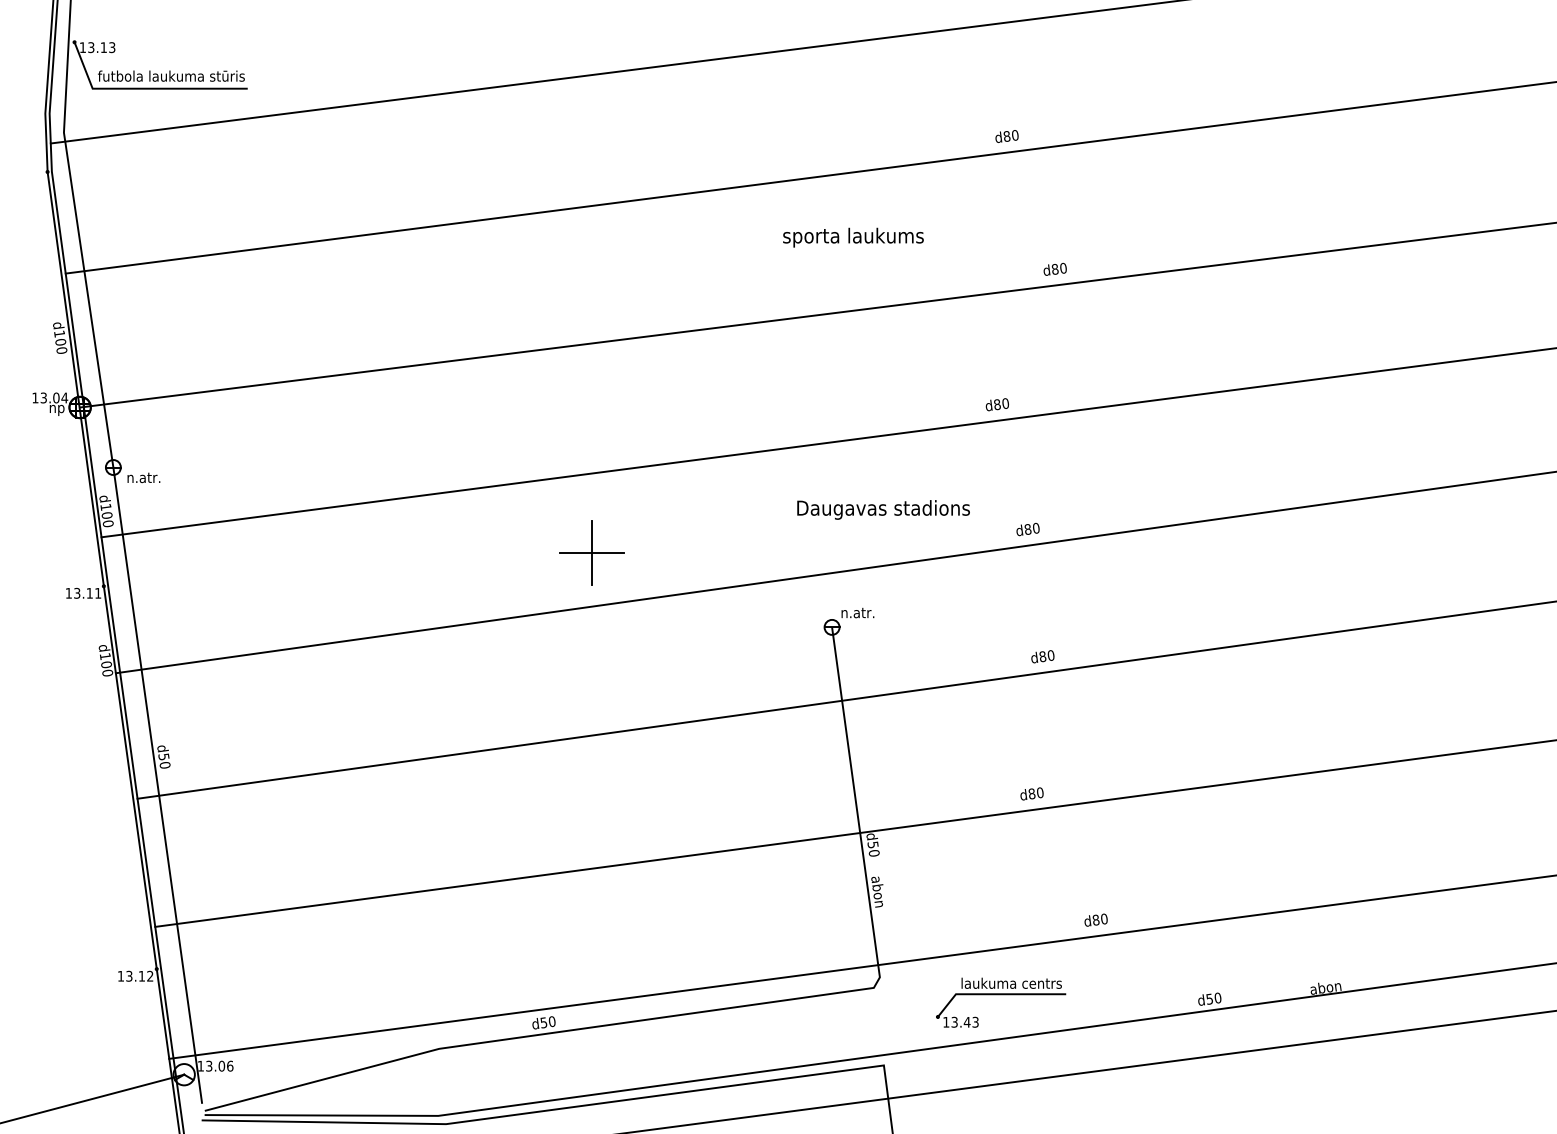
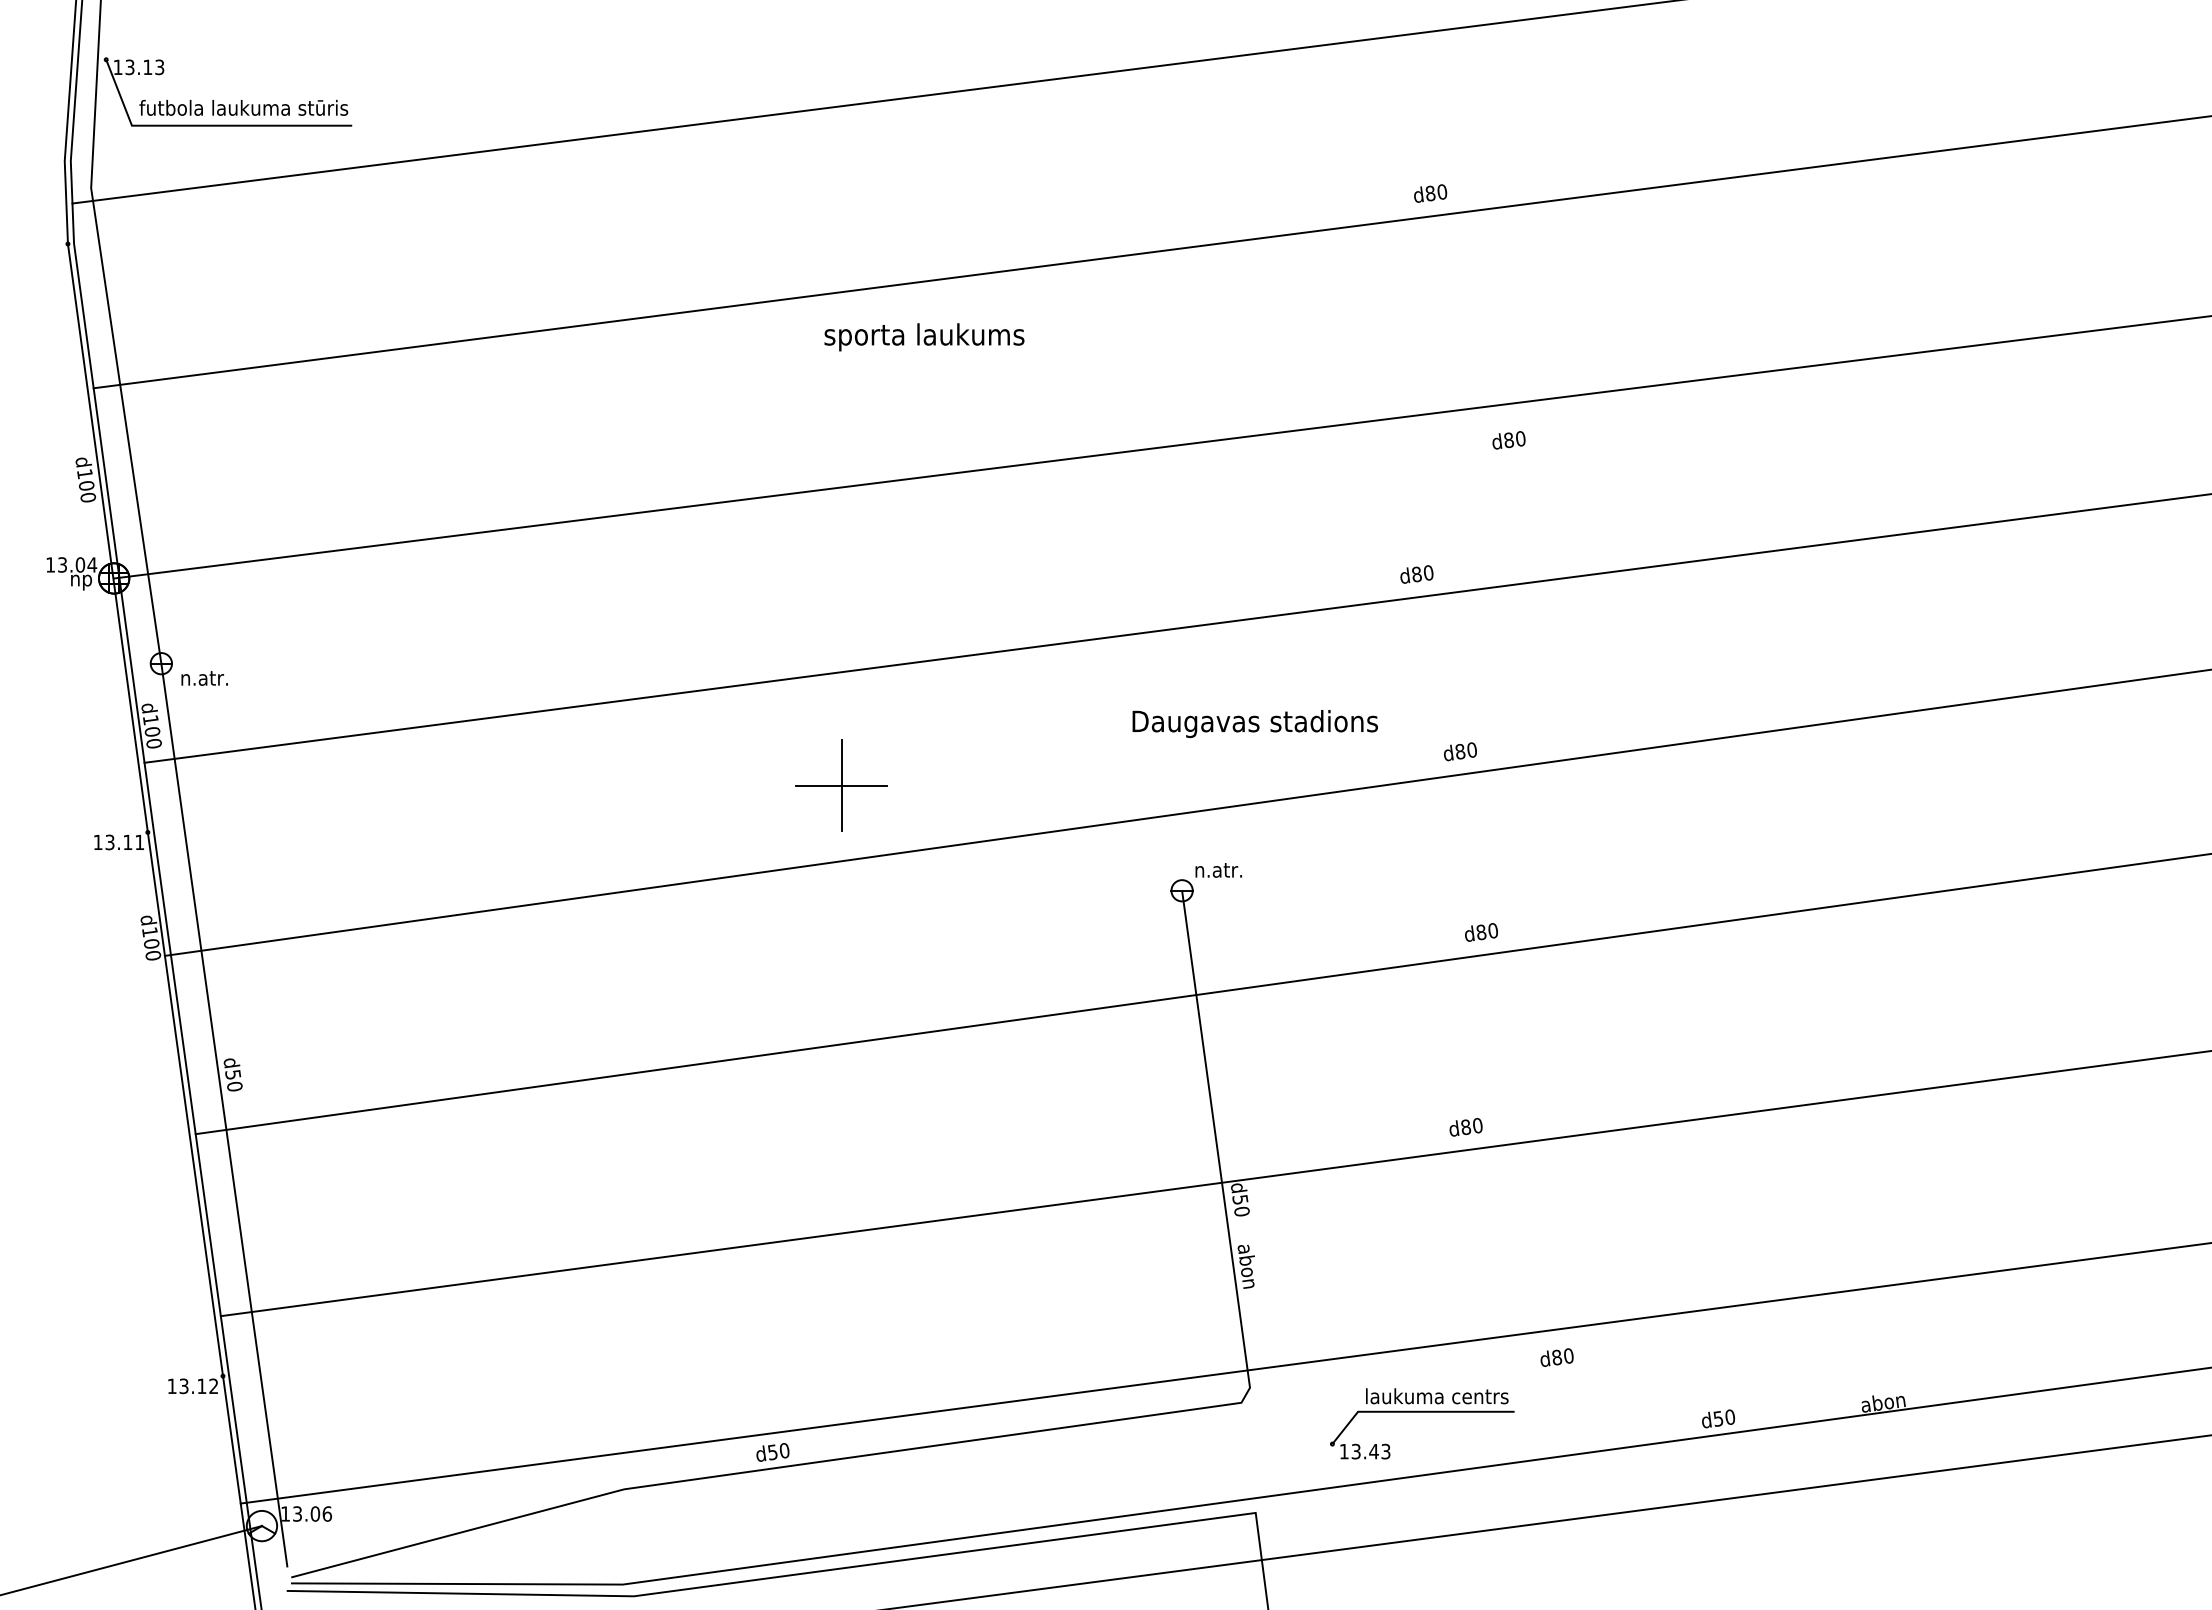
text: (853, 237) -> (924, 337), moved
text: (1054, 269) -> (1508, 440), moved
text: (1095, 920) -> (1556, 1357), moved

